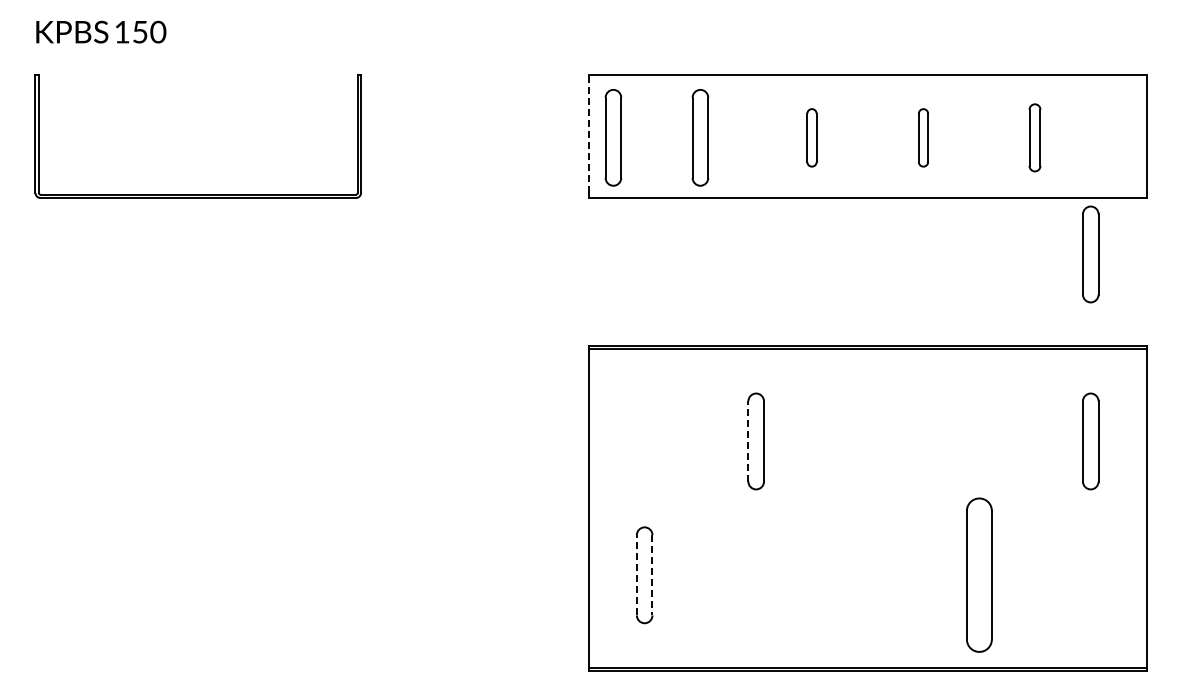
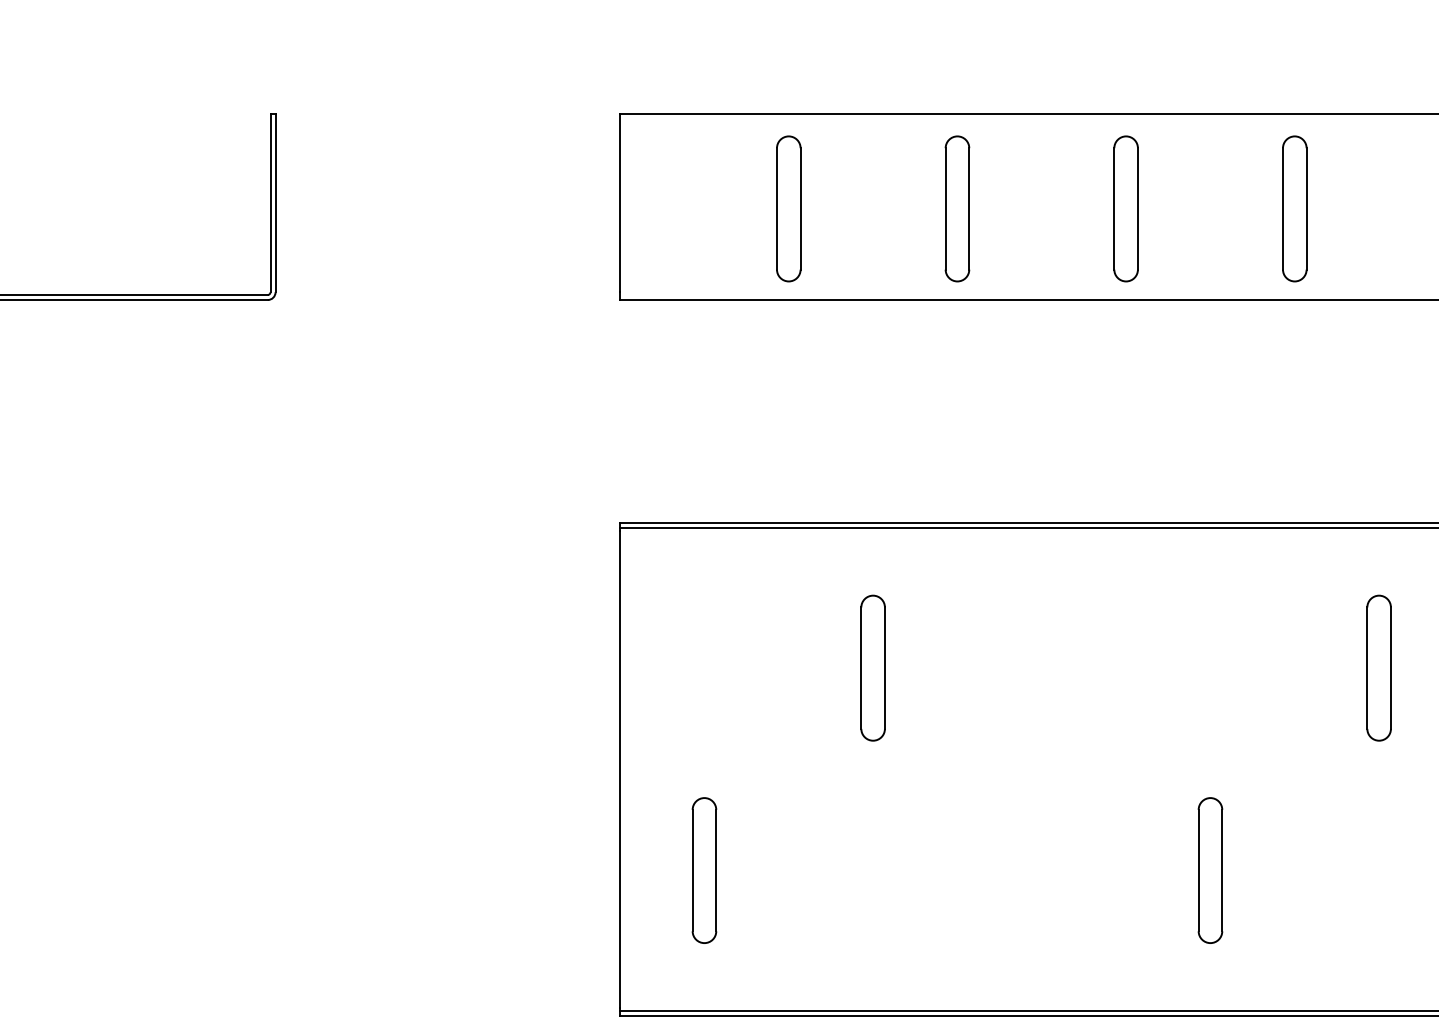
line: (588, 134) -> (619, 203), dashed -> solid
part: (613, 137) -> (657, 208), removed
part: (811, 137) -> (956, 208), size x1.67
part: (923, 137) -> (1126, 208), size x1.67
part: (1034, 137) -> (1294, 208), size x1.43
part: (1090, 254) -> (1378, 385), removed
line: (748, 440) -> (861, 666), dashed -> solid
line: (636, 574) -> (692, 869), dashed -> solid
line: (652, 575) -> (716, 870), dashed -> solid
part: (978, 575) -> (1209, 870), size x0.62

